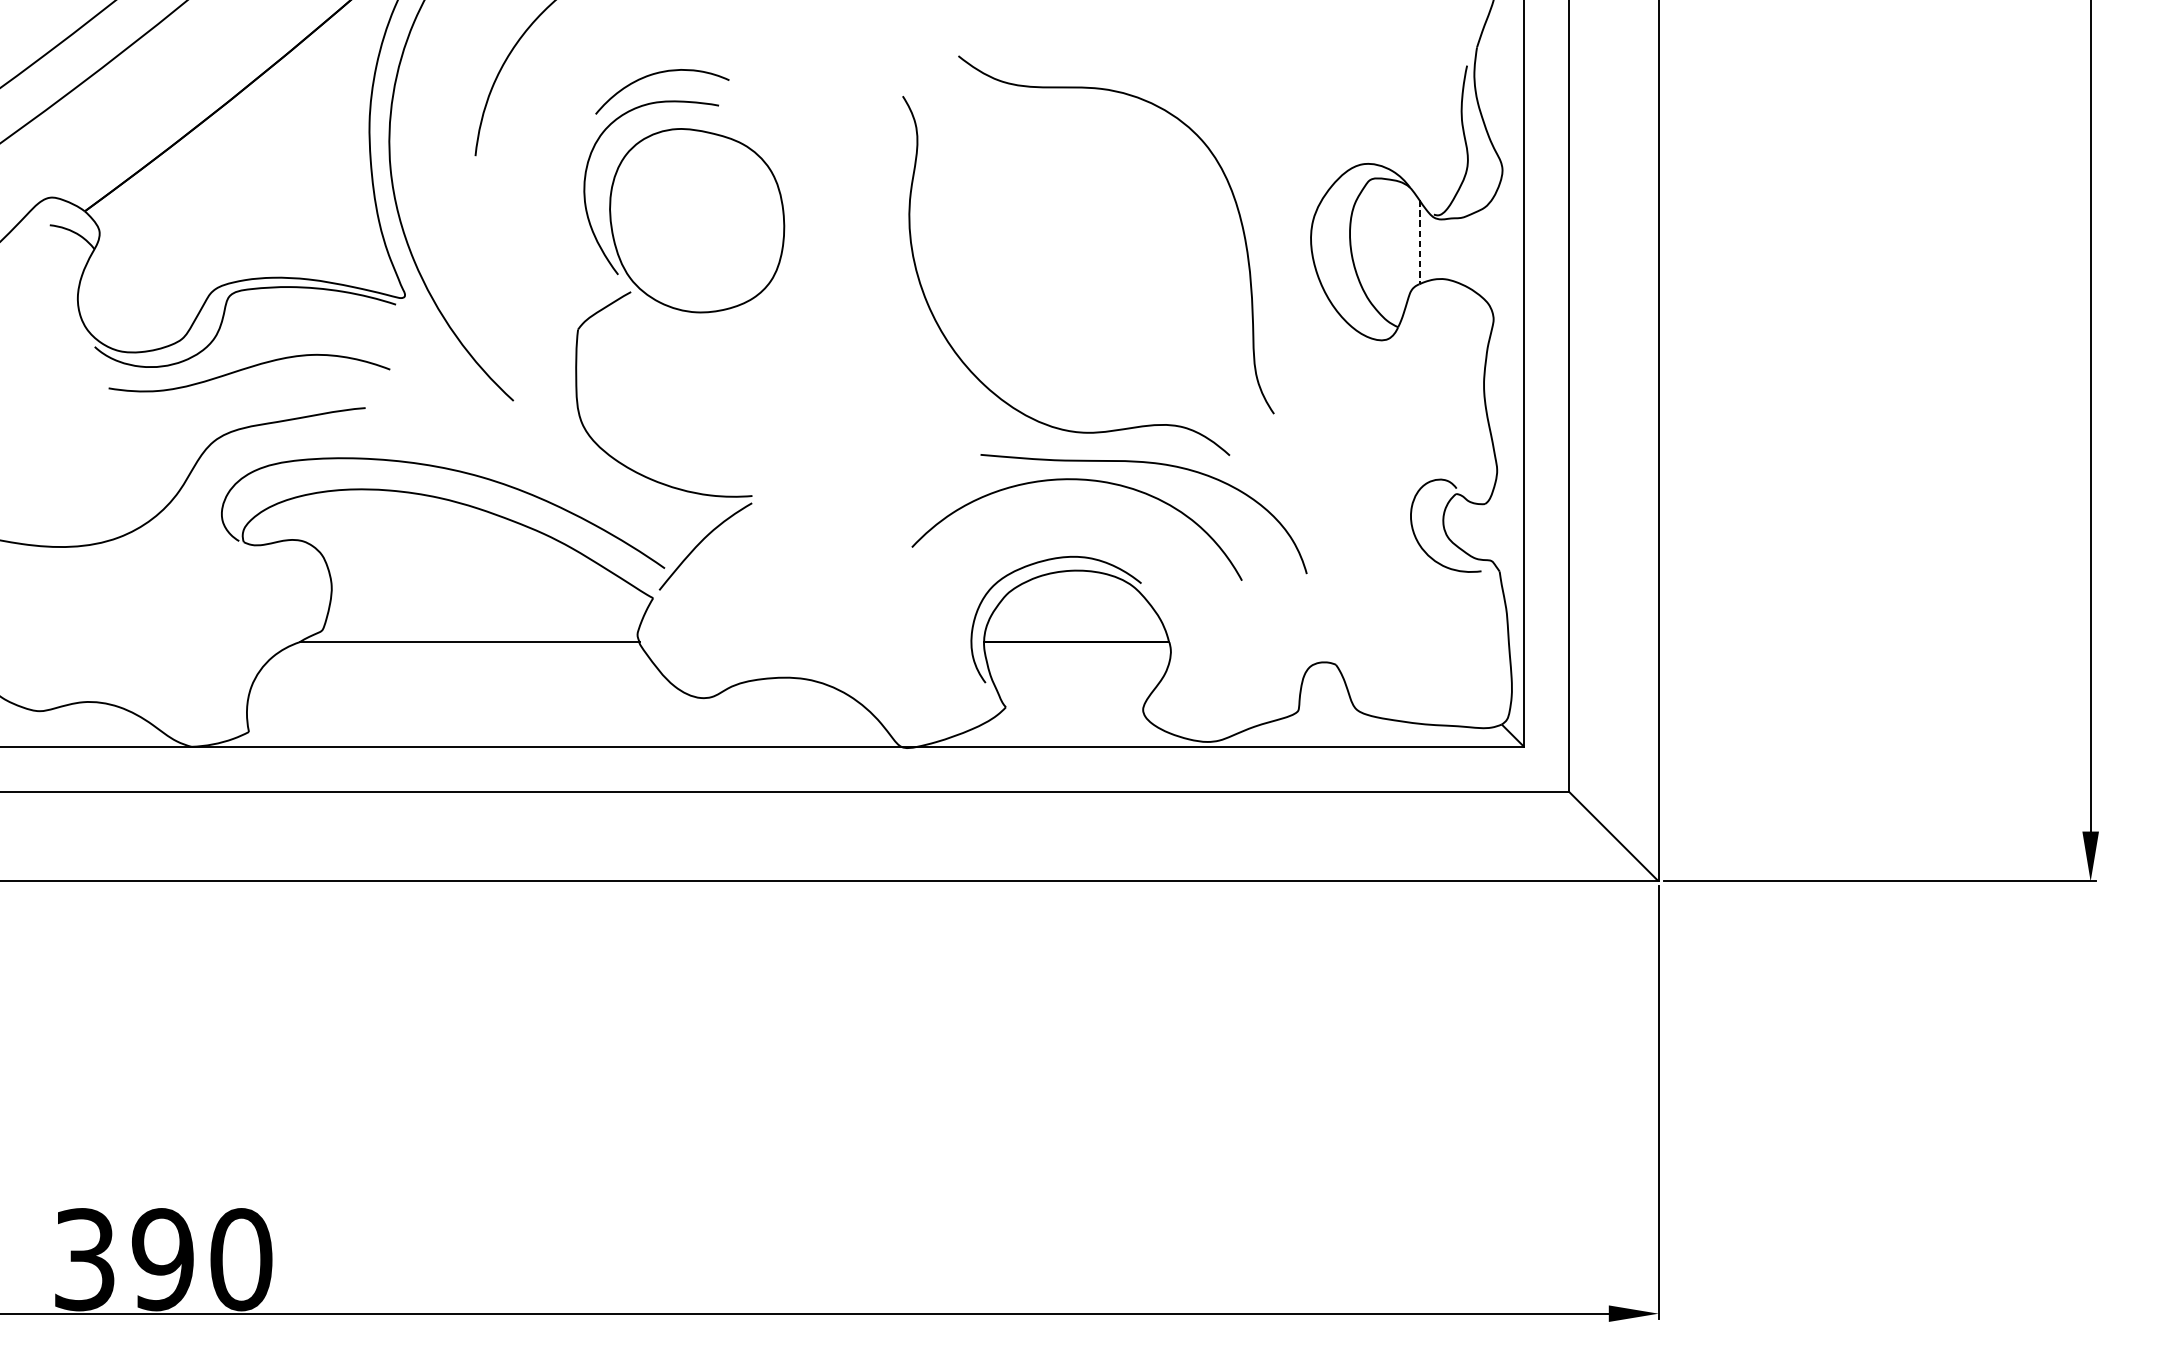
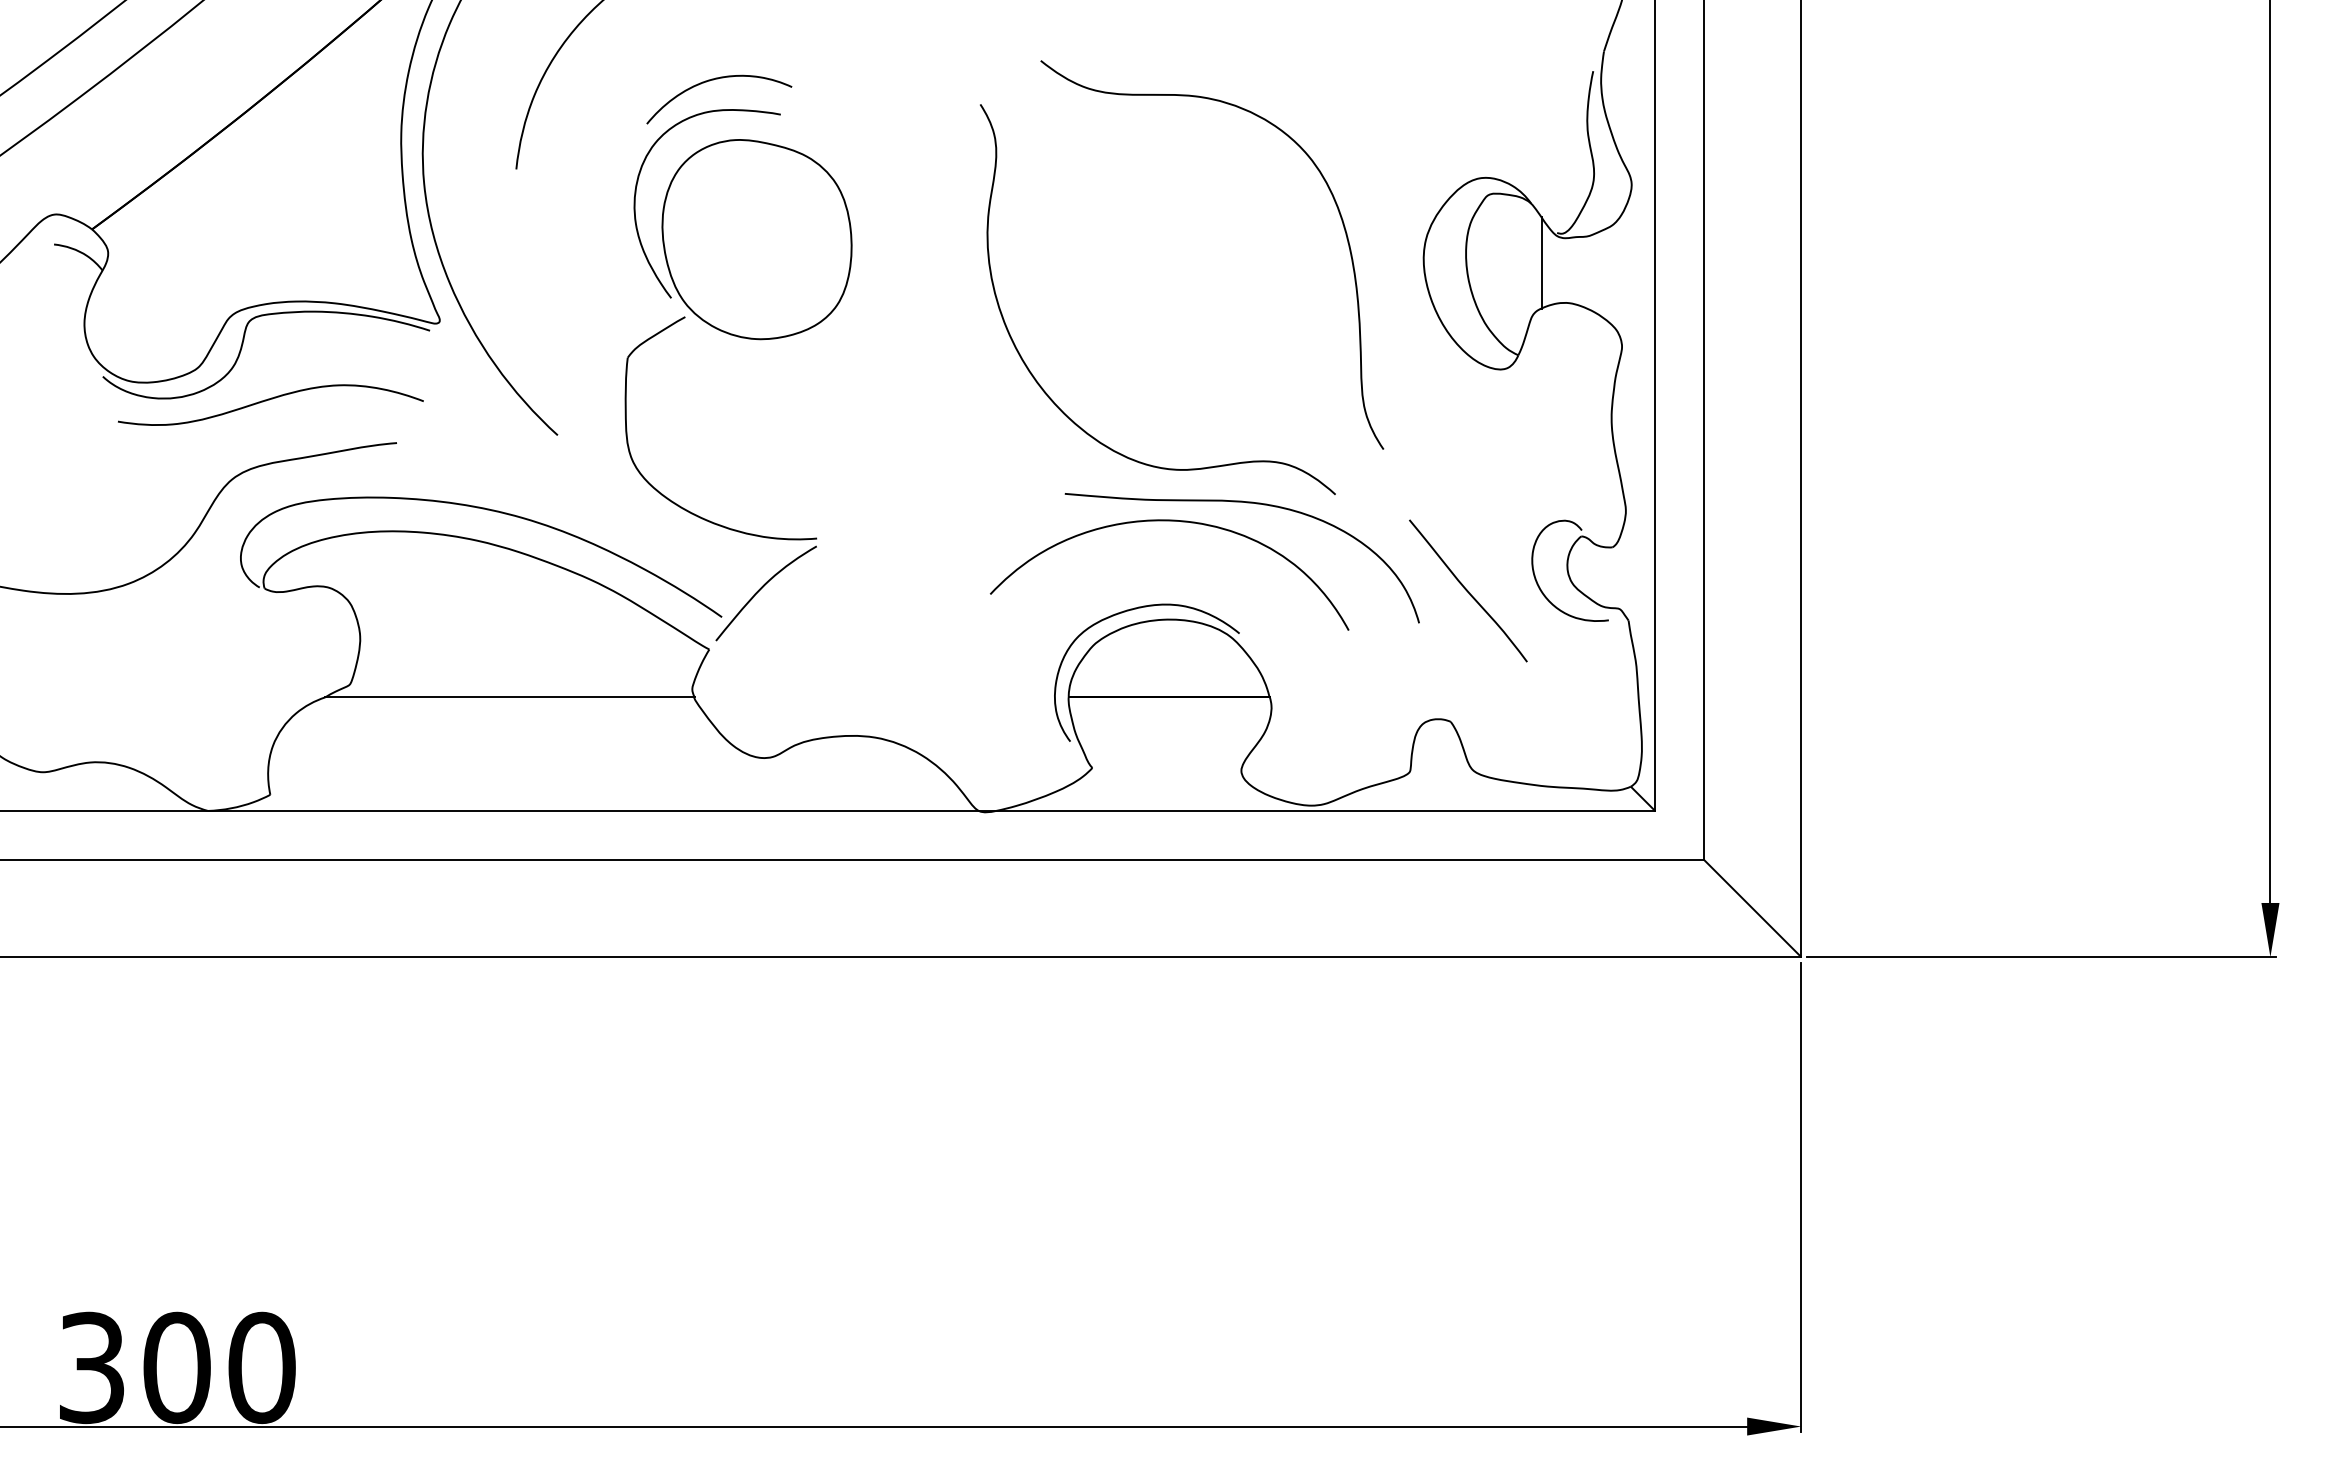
line: (1419, 241) -> (1541, 262), dashed -> solid
curve: (1352, 543) -> (1468, 590), added
text: (162, 1259) -> (176, 1367), 390 -> 300

